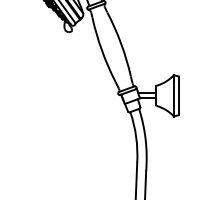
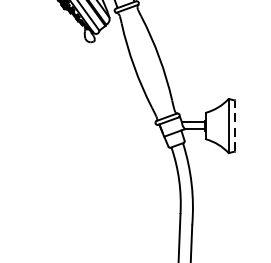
line: (178, 95) -> (234, 125), solid -> dashed

